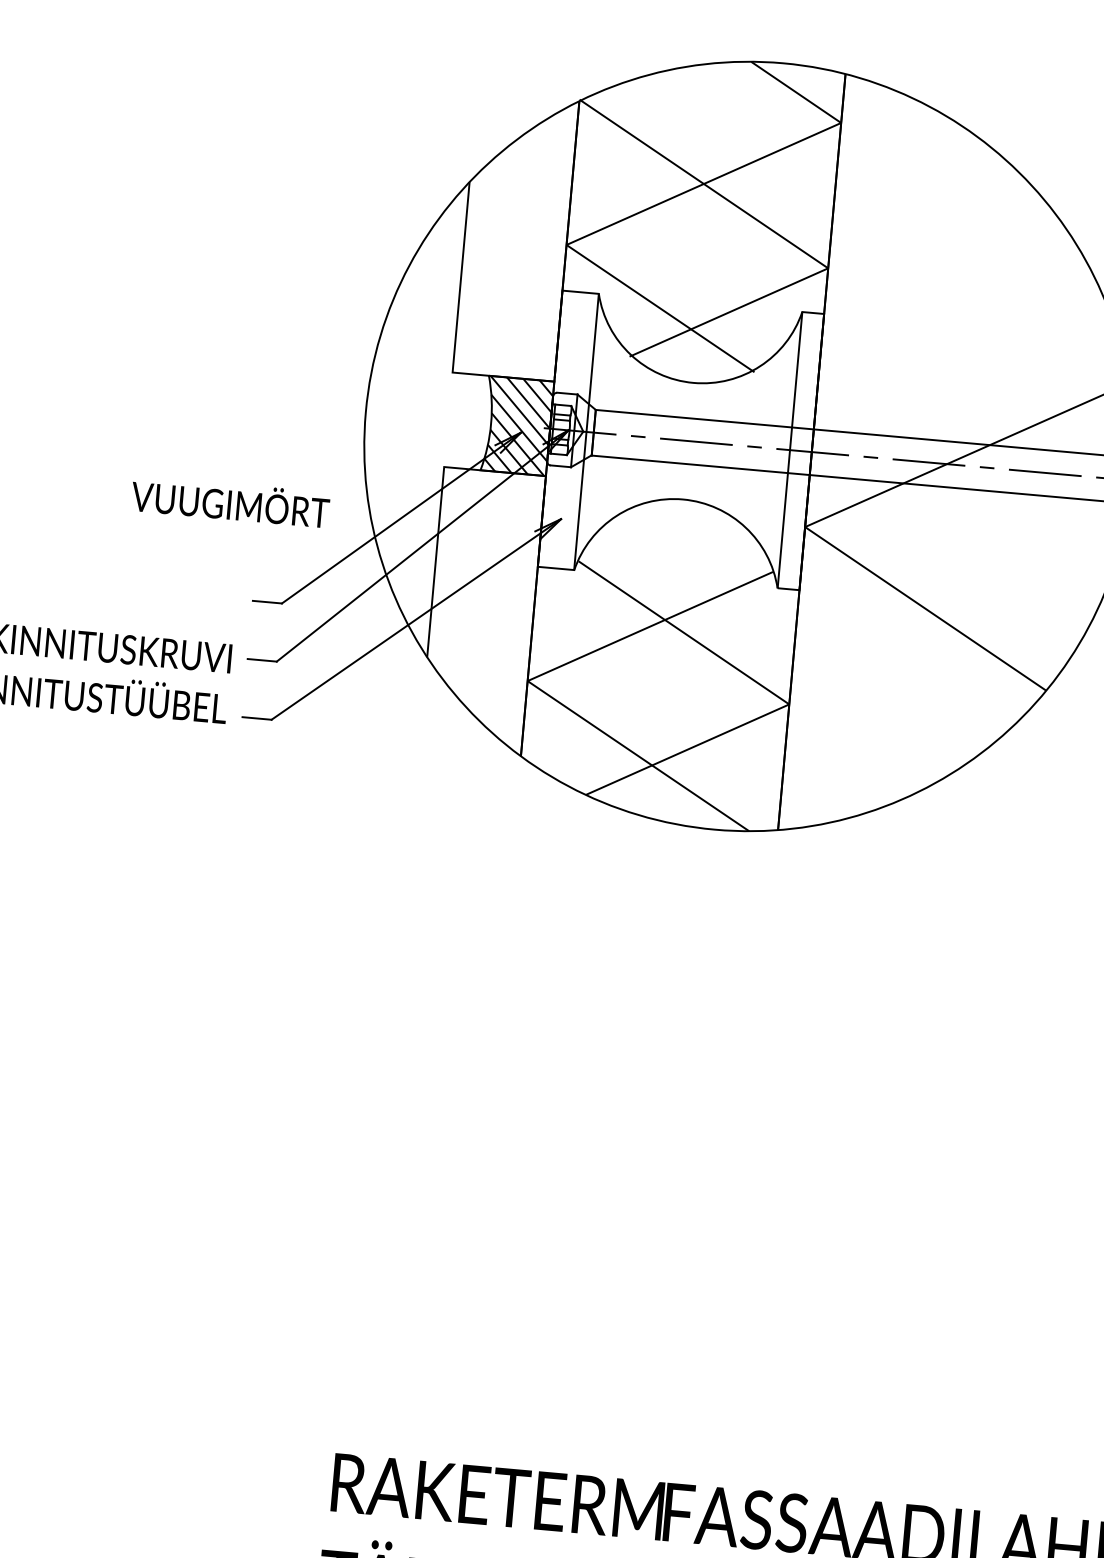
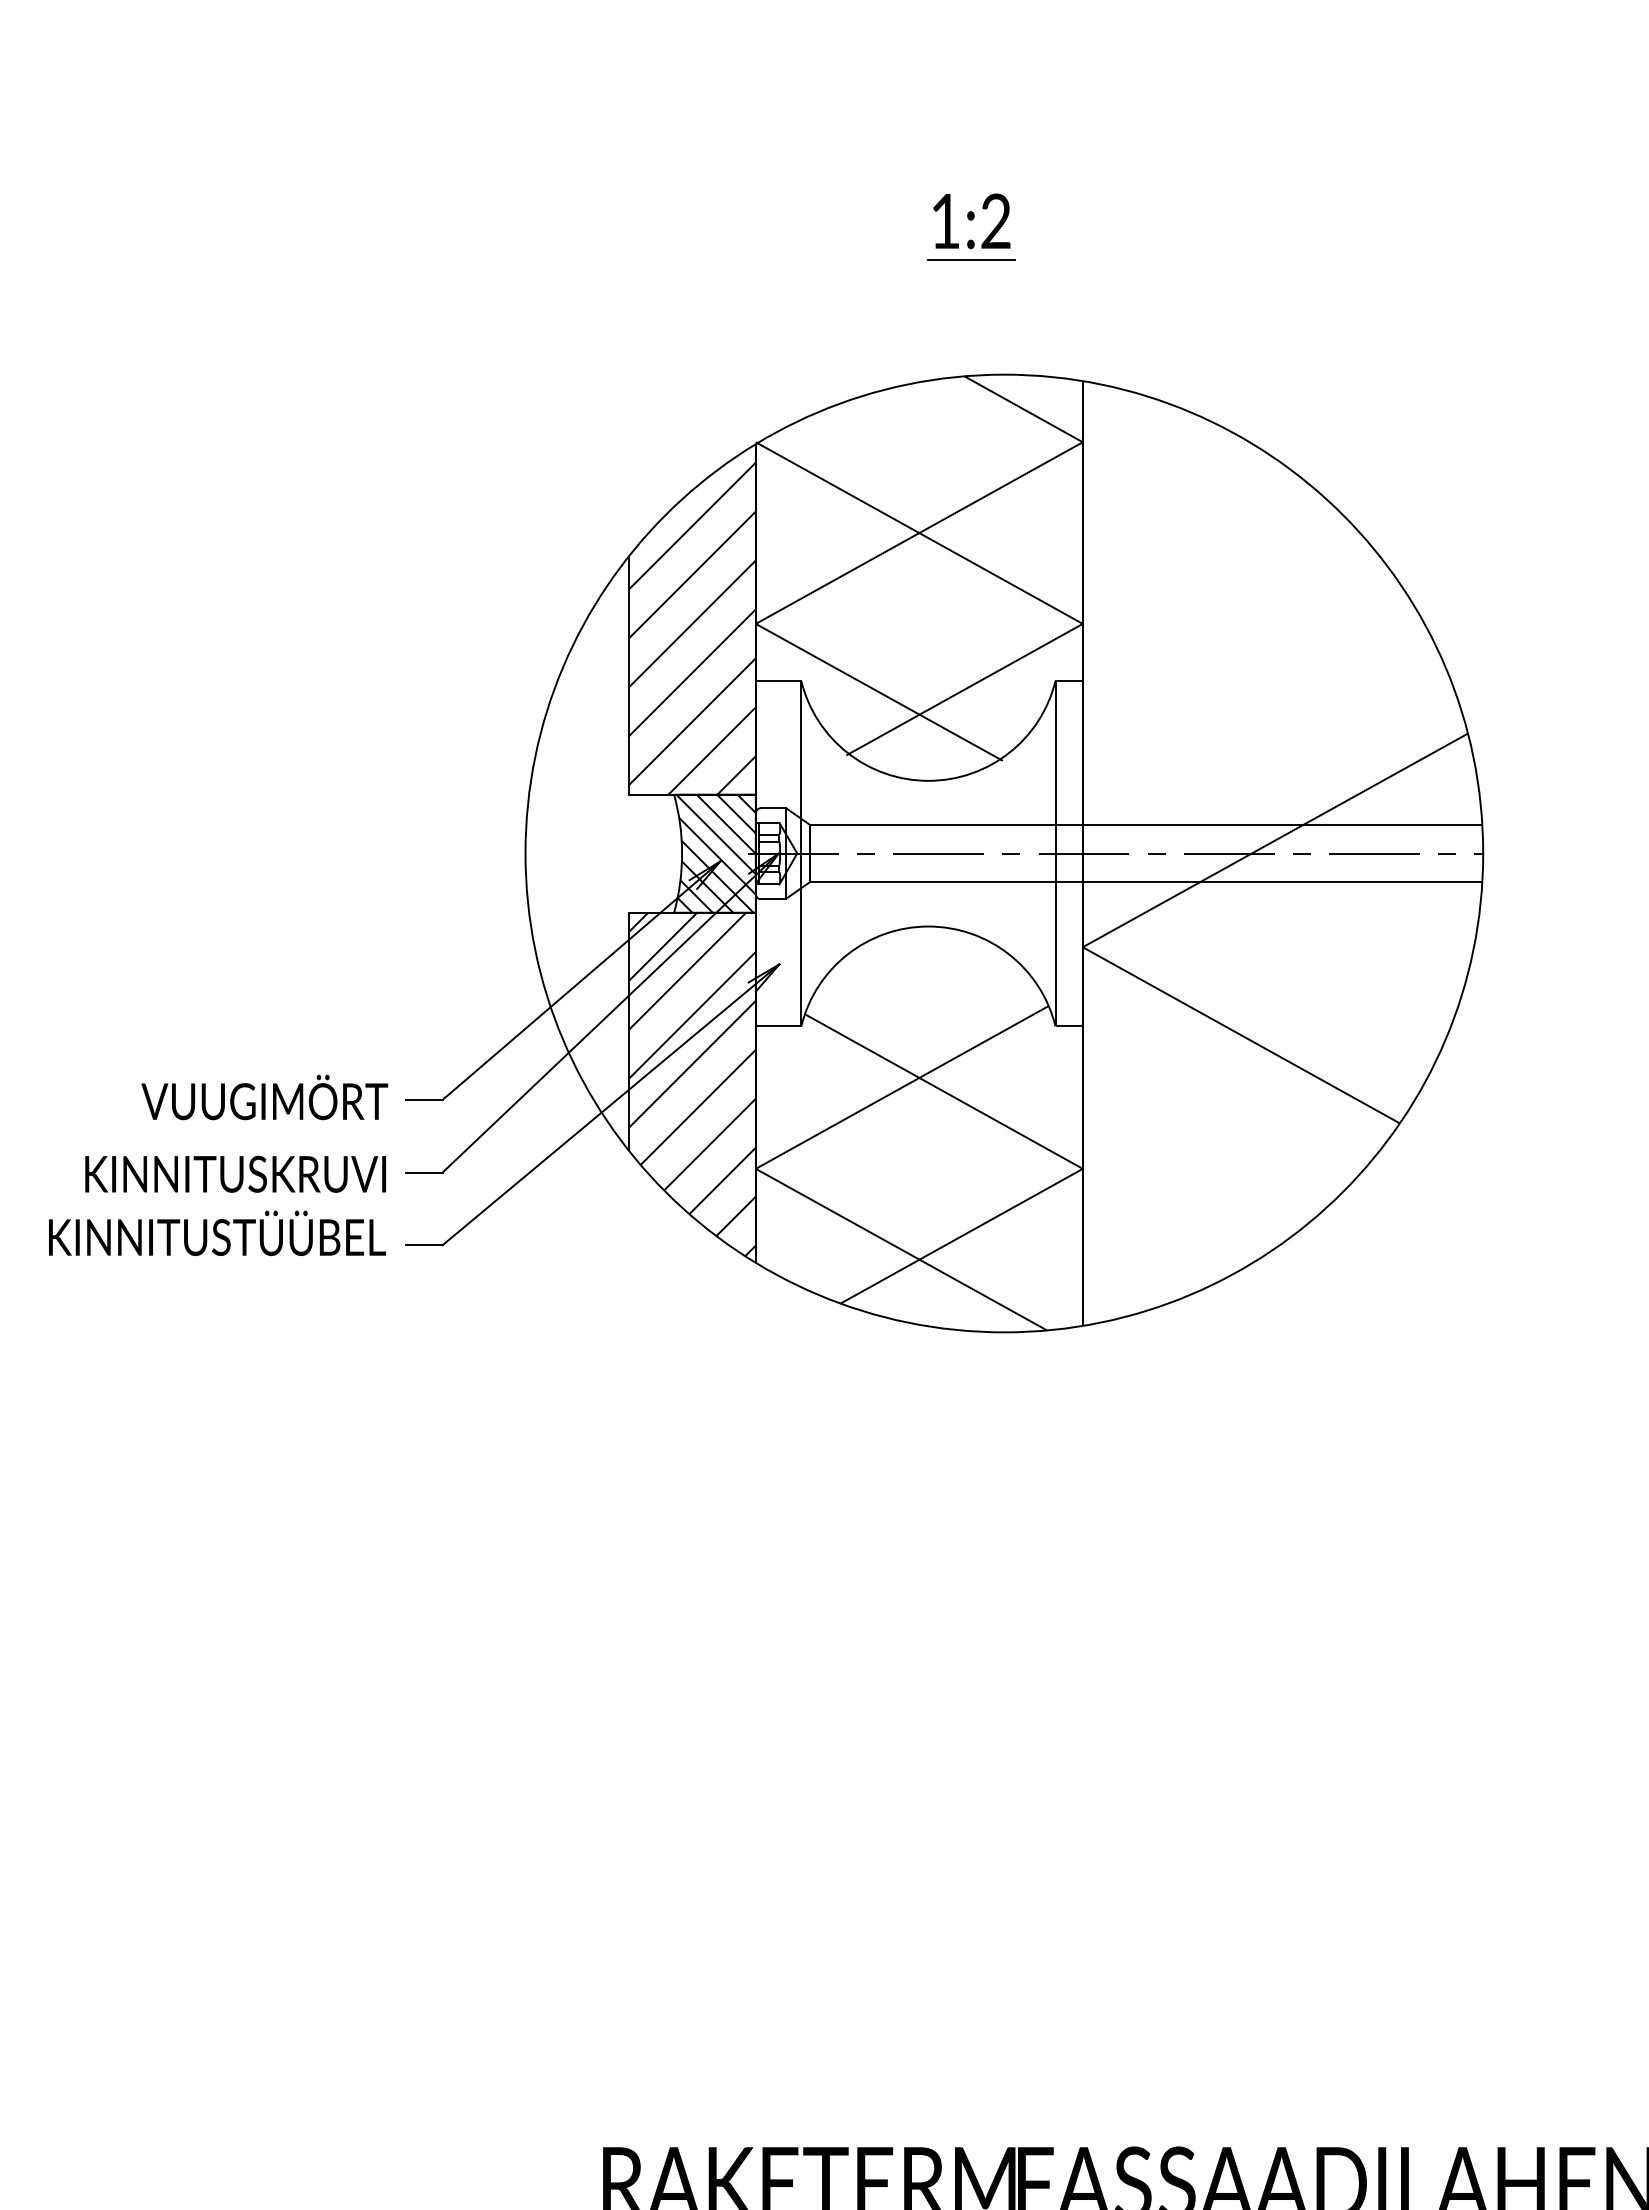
hatch: (514, 244) -> (691, 628), added
text: (230, 501) -> (264, 1097), moved
hatch: (482, 608) -> (691, 1084), added

